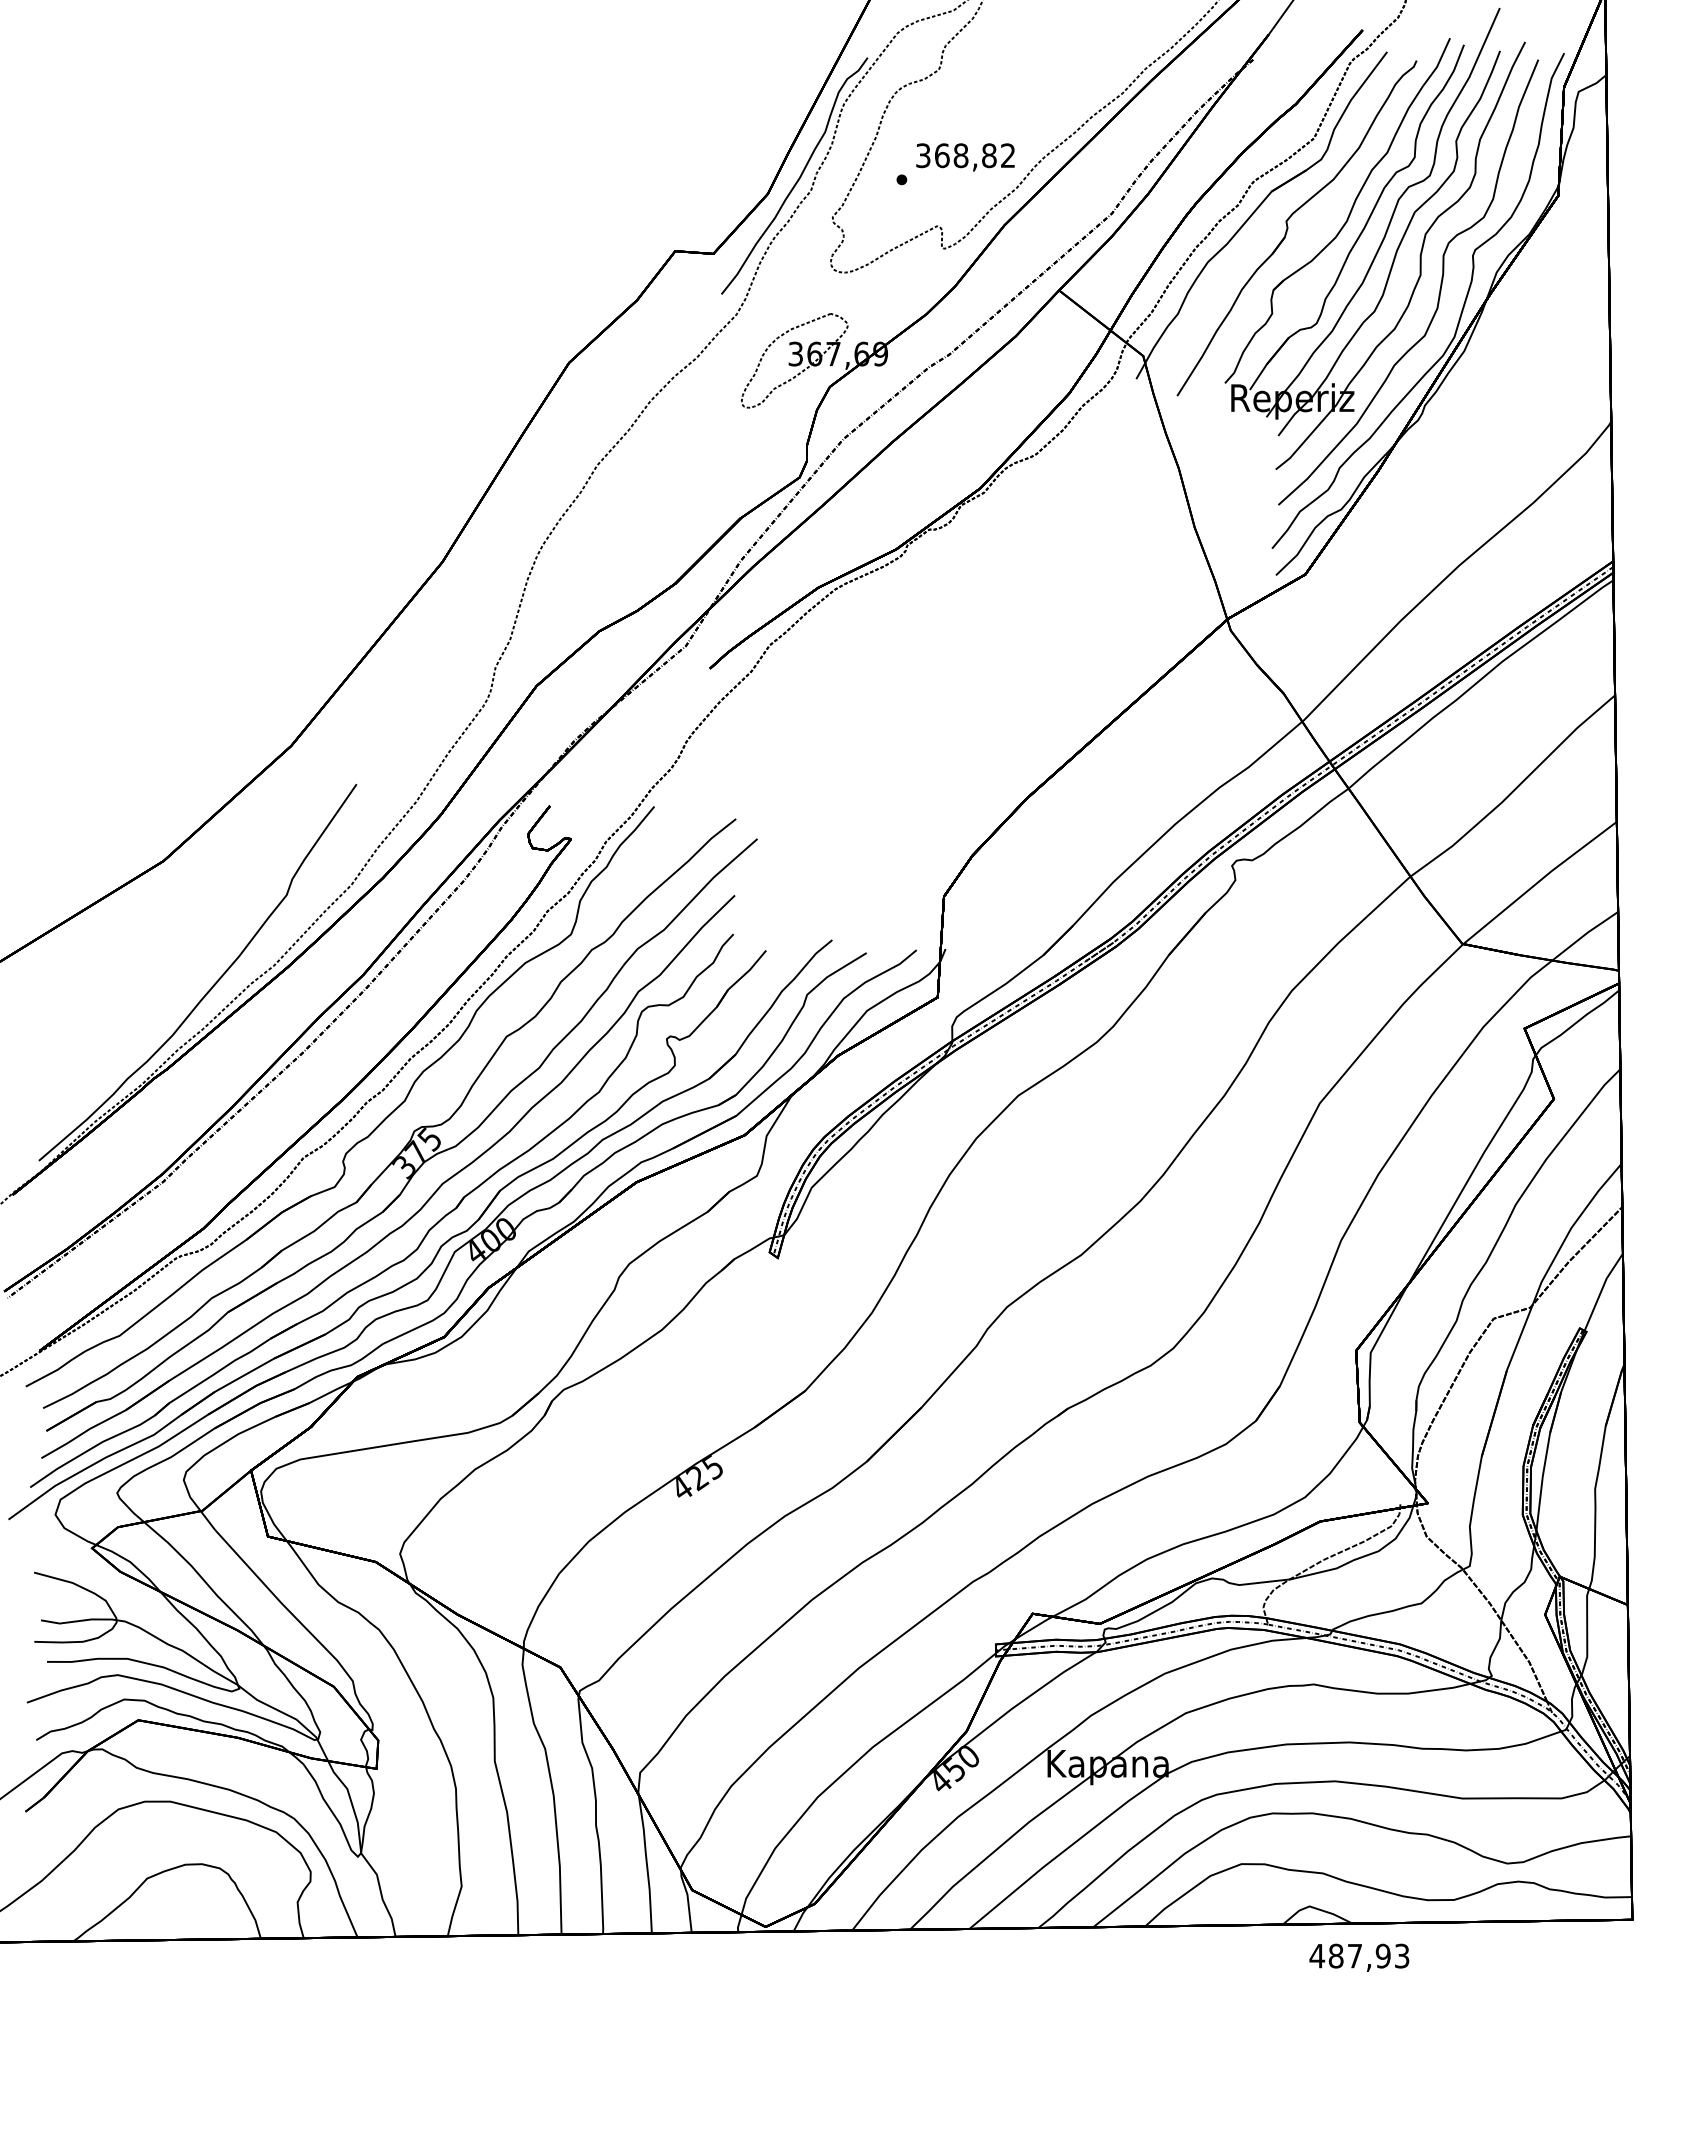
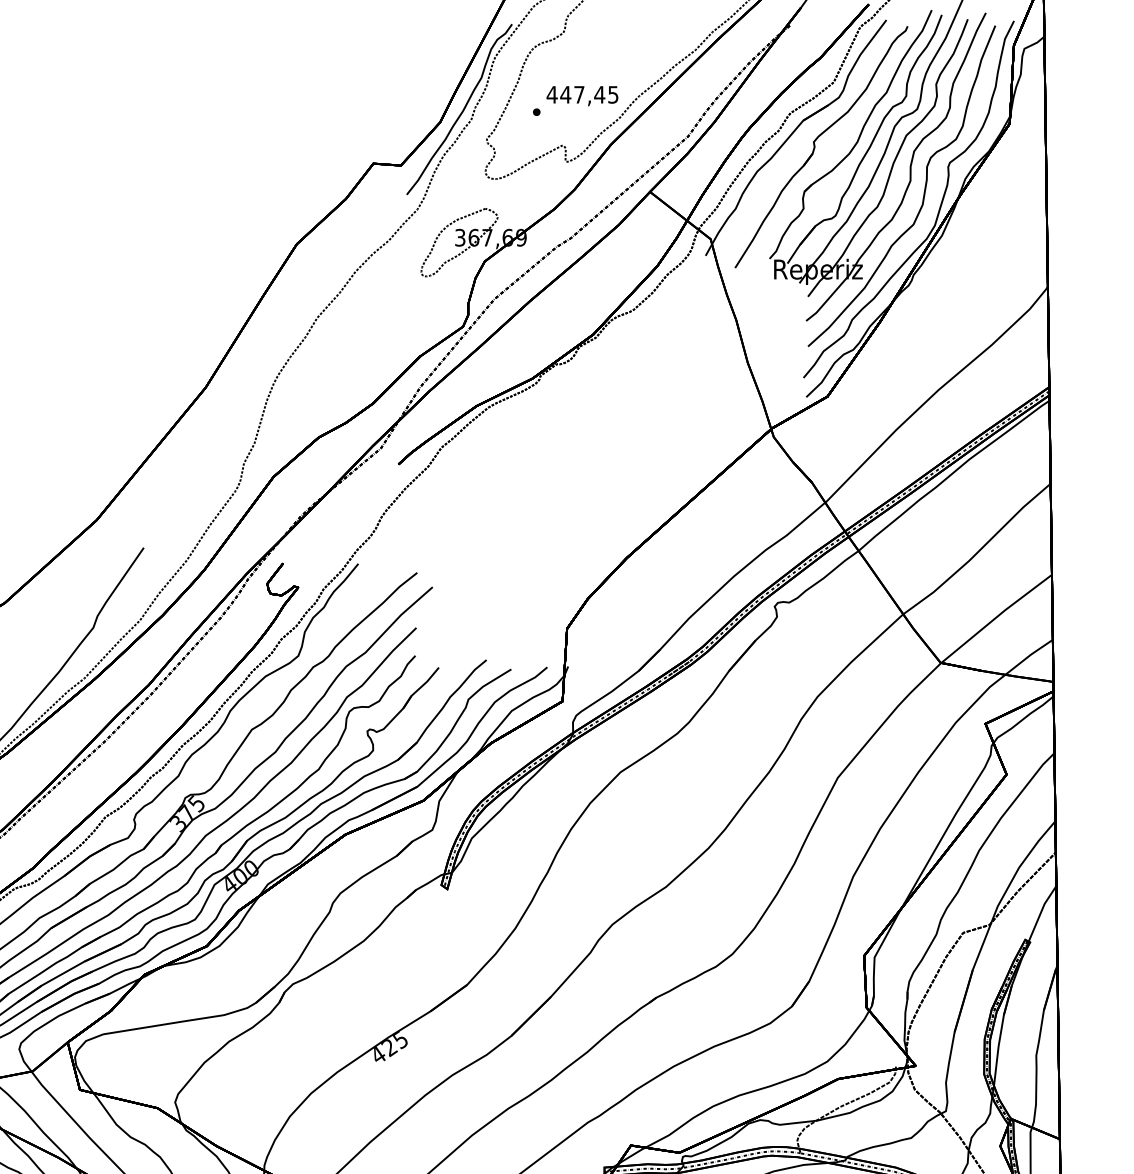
text: (965, 155) -> (582, 94), 368,82 -> 447,45

